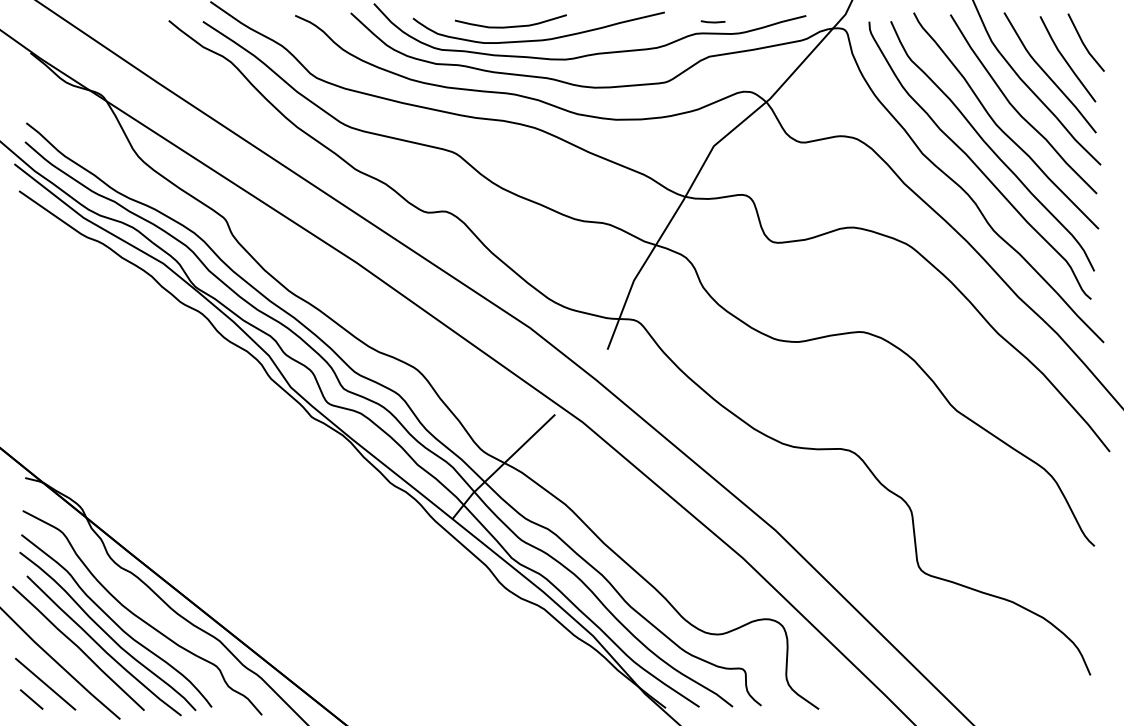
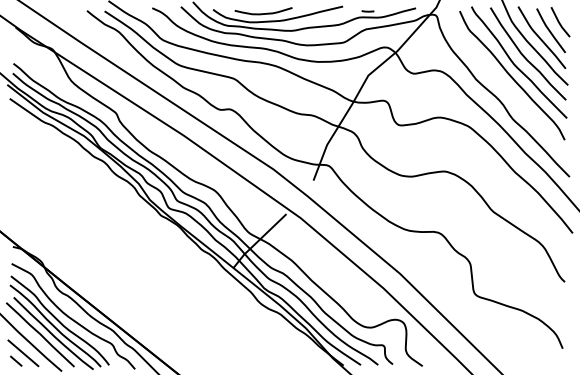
curve: (977, 163) -> (504, 84), removed

